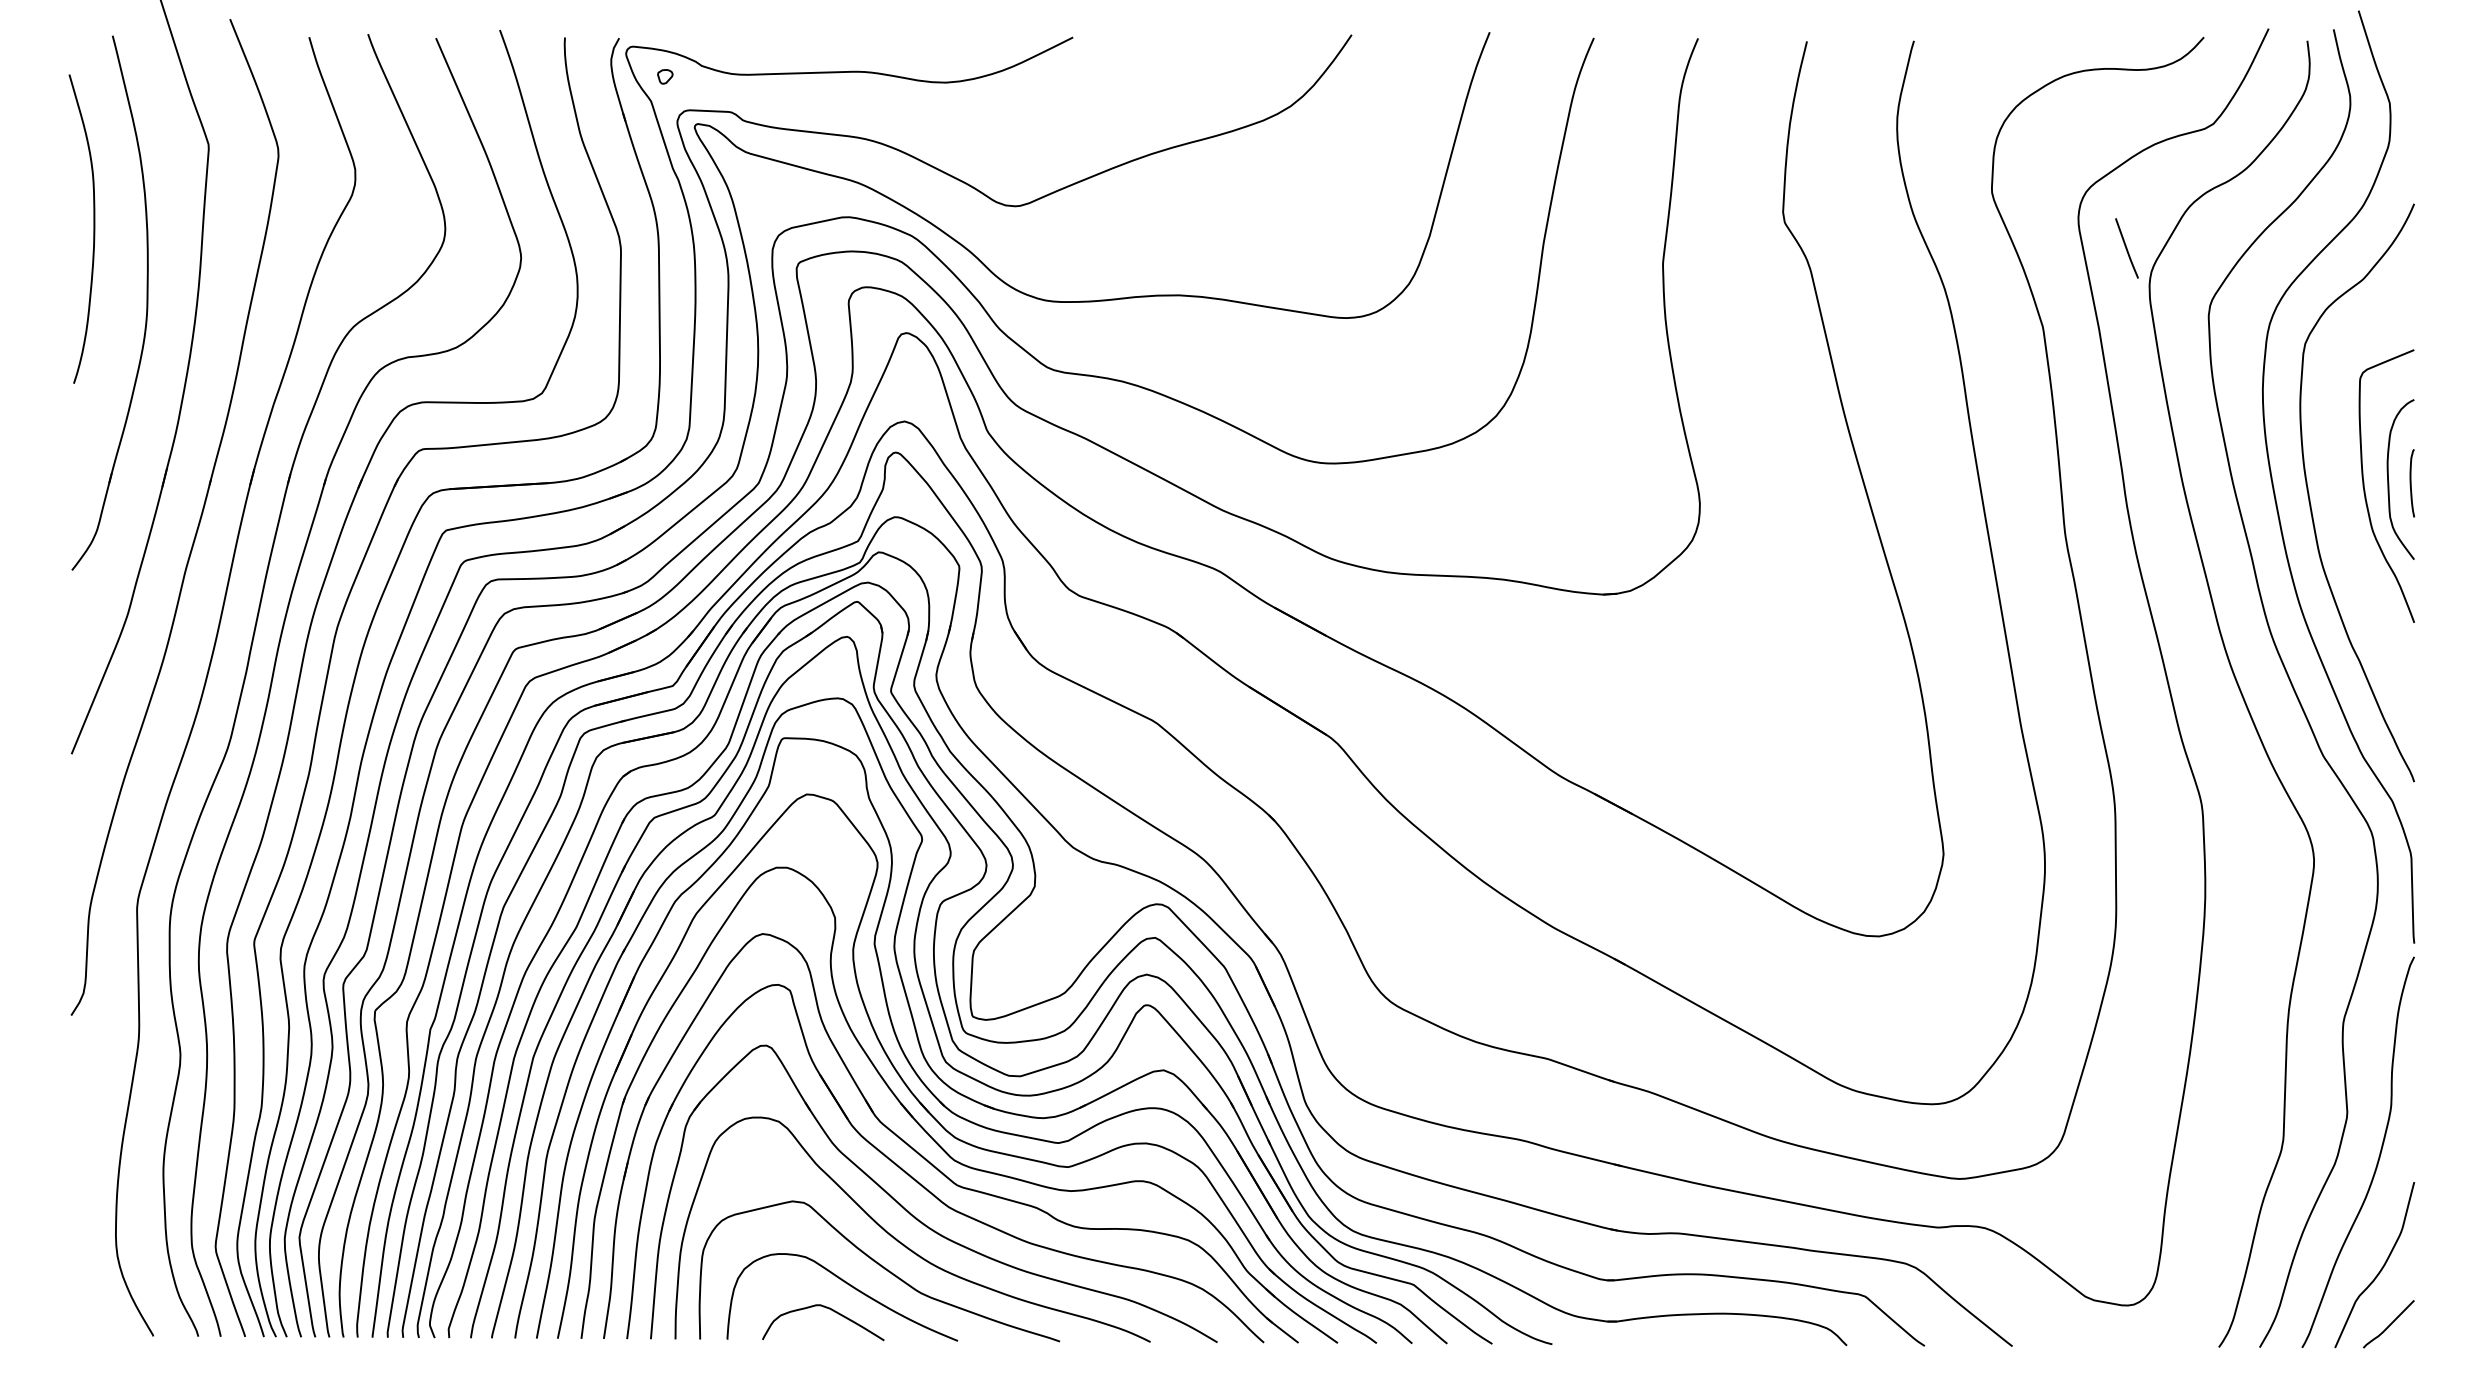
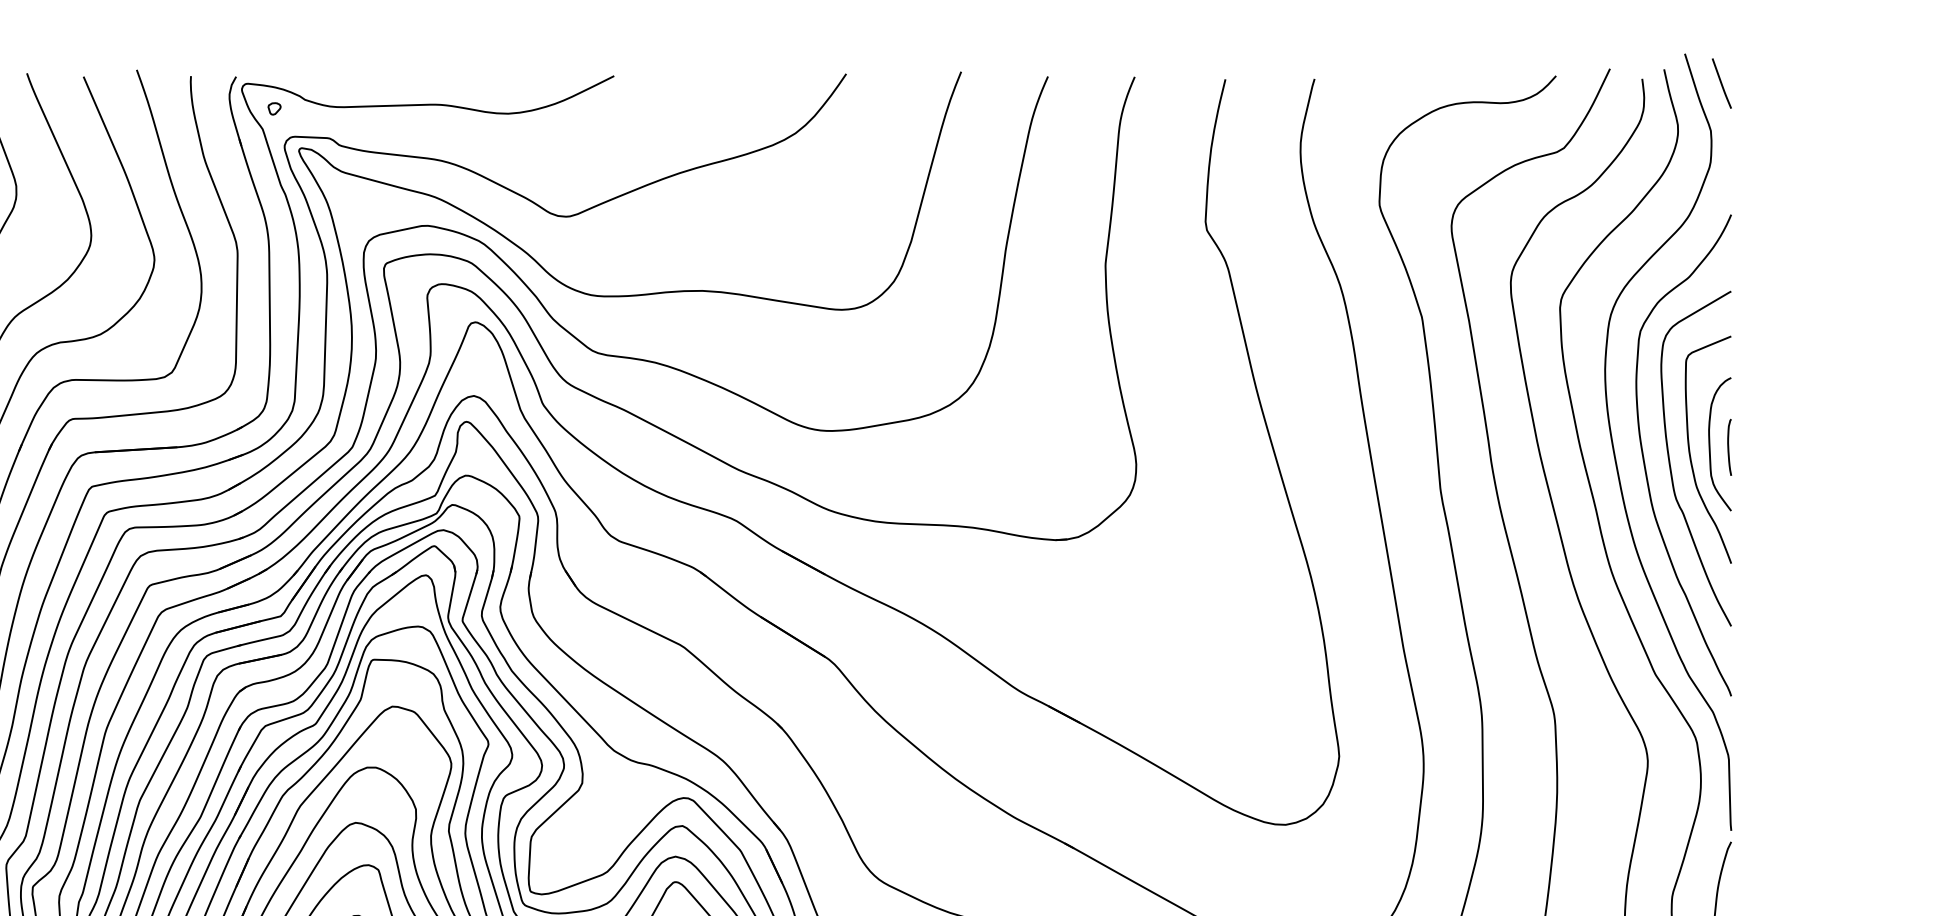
line: (2126, 248) -> (1721, 83), moved
curve: (2341, 502) -> (1670, 463), added

